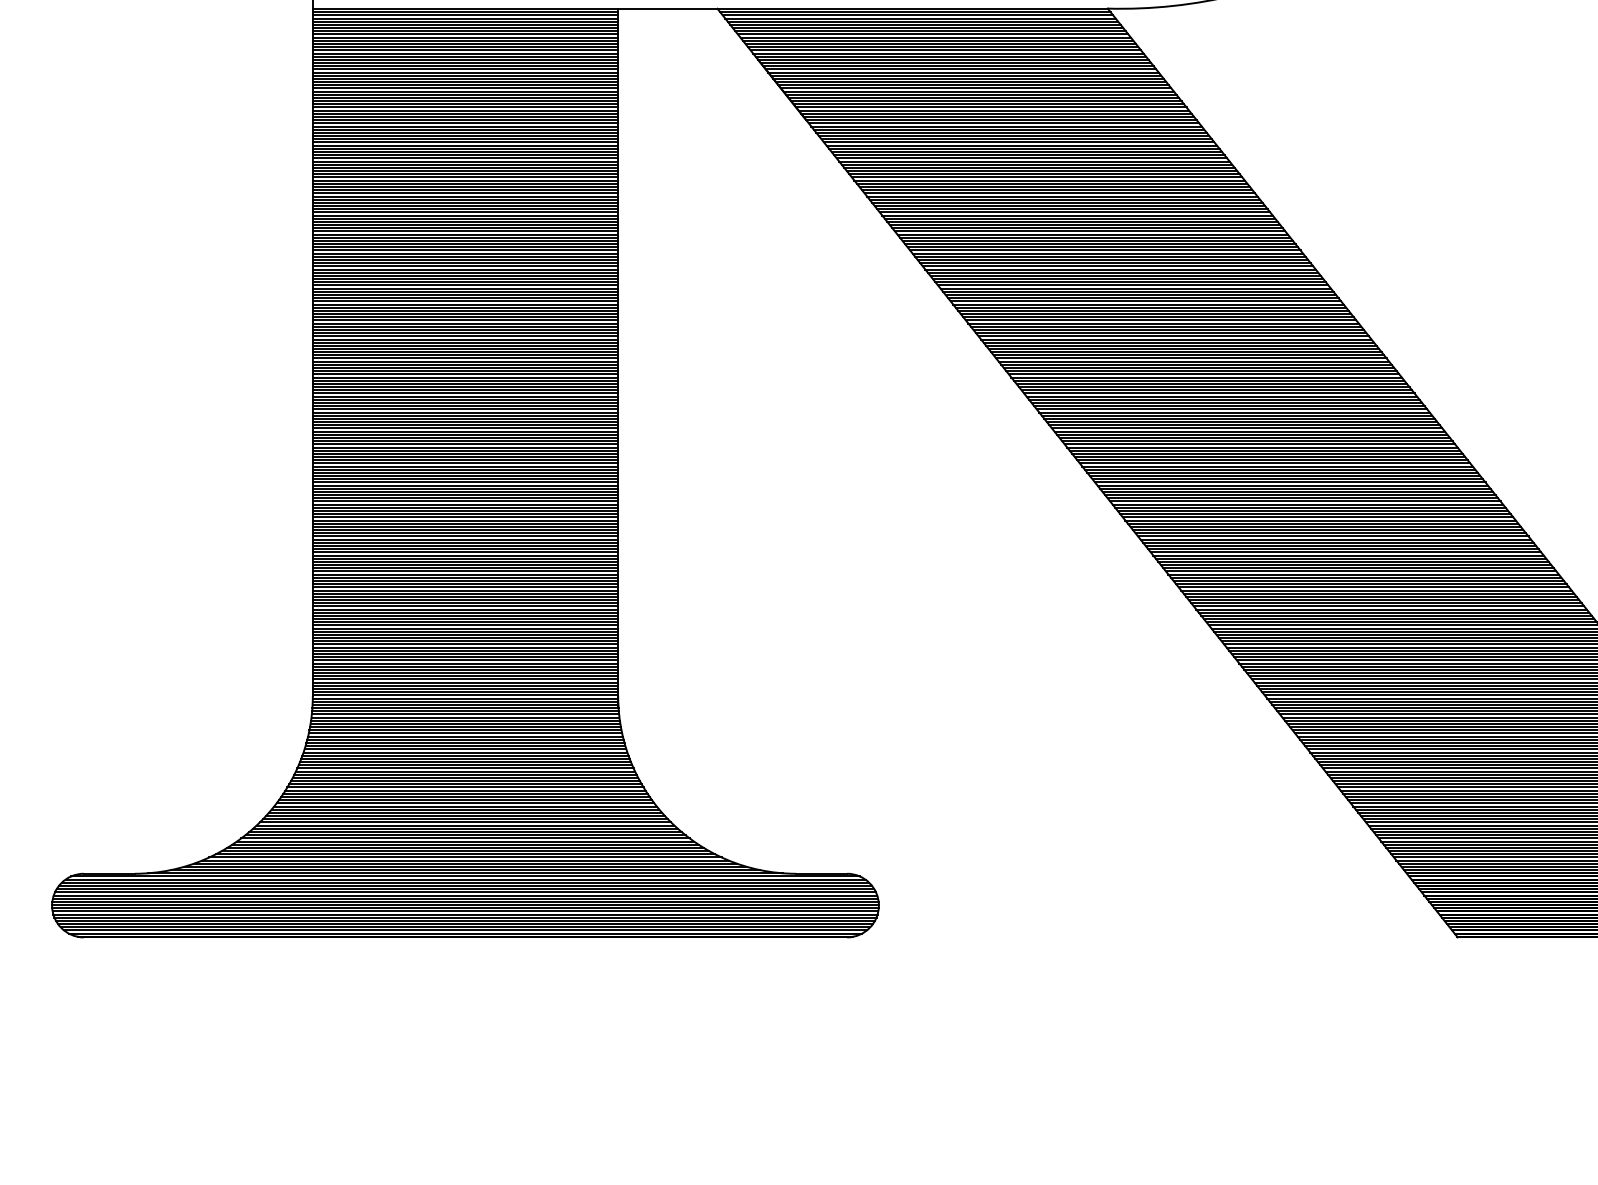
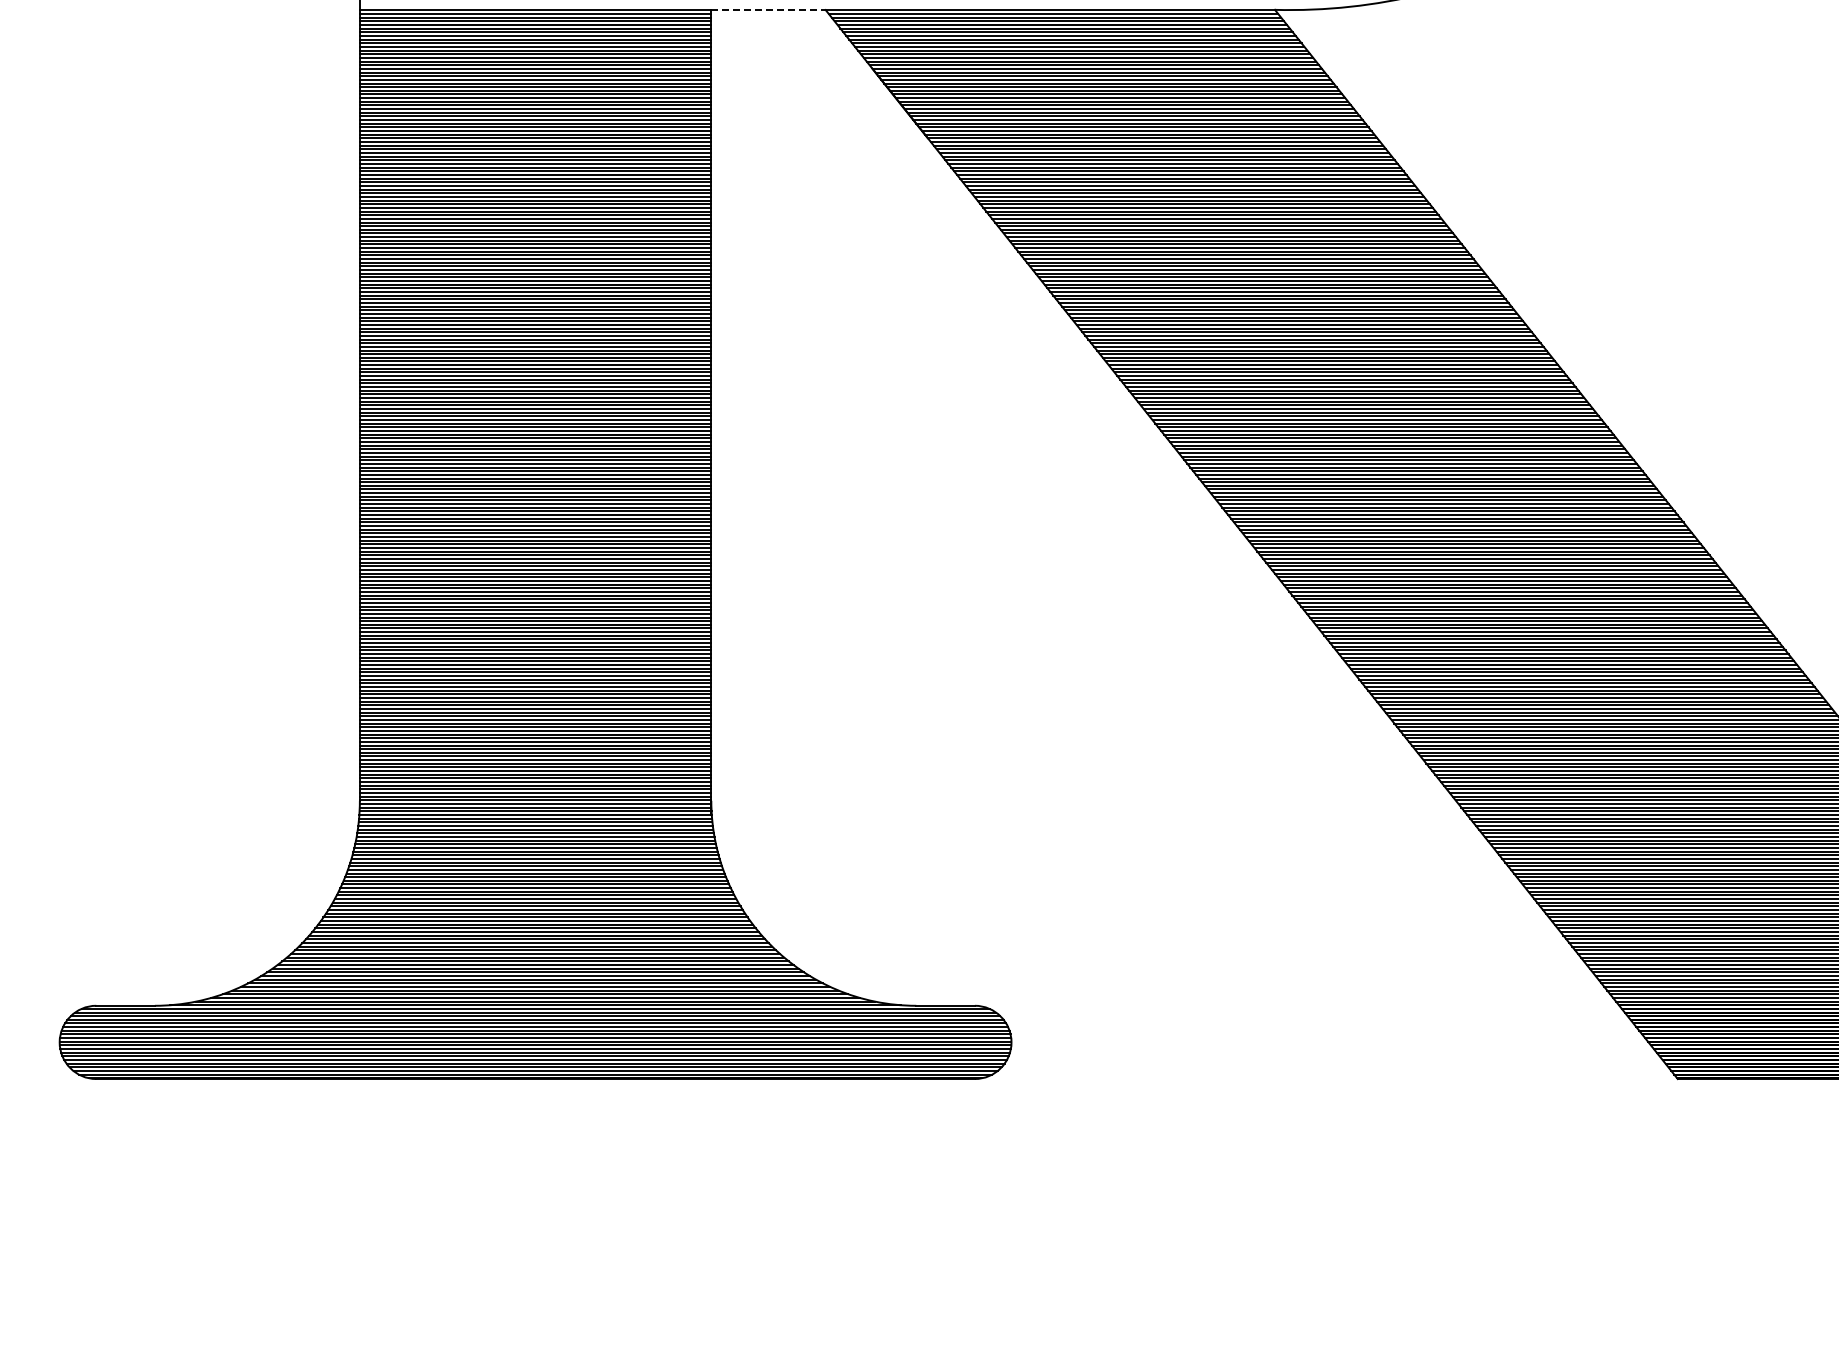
line: (668, 9) -> (769, 10), solid -> dashed

